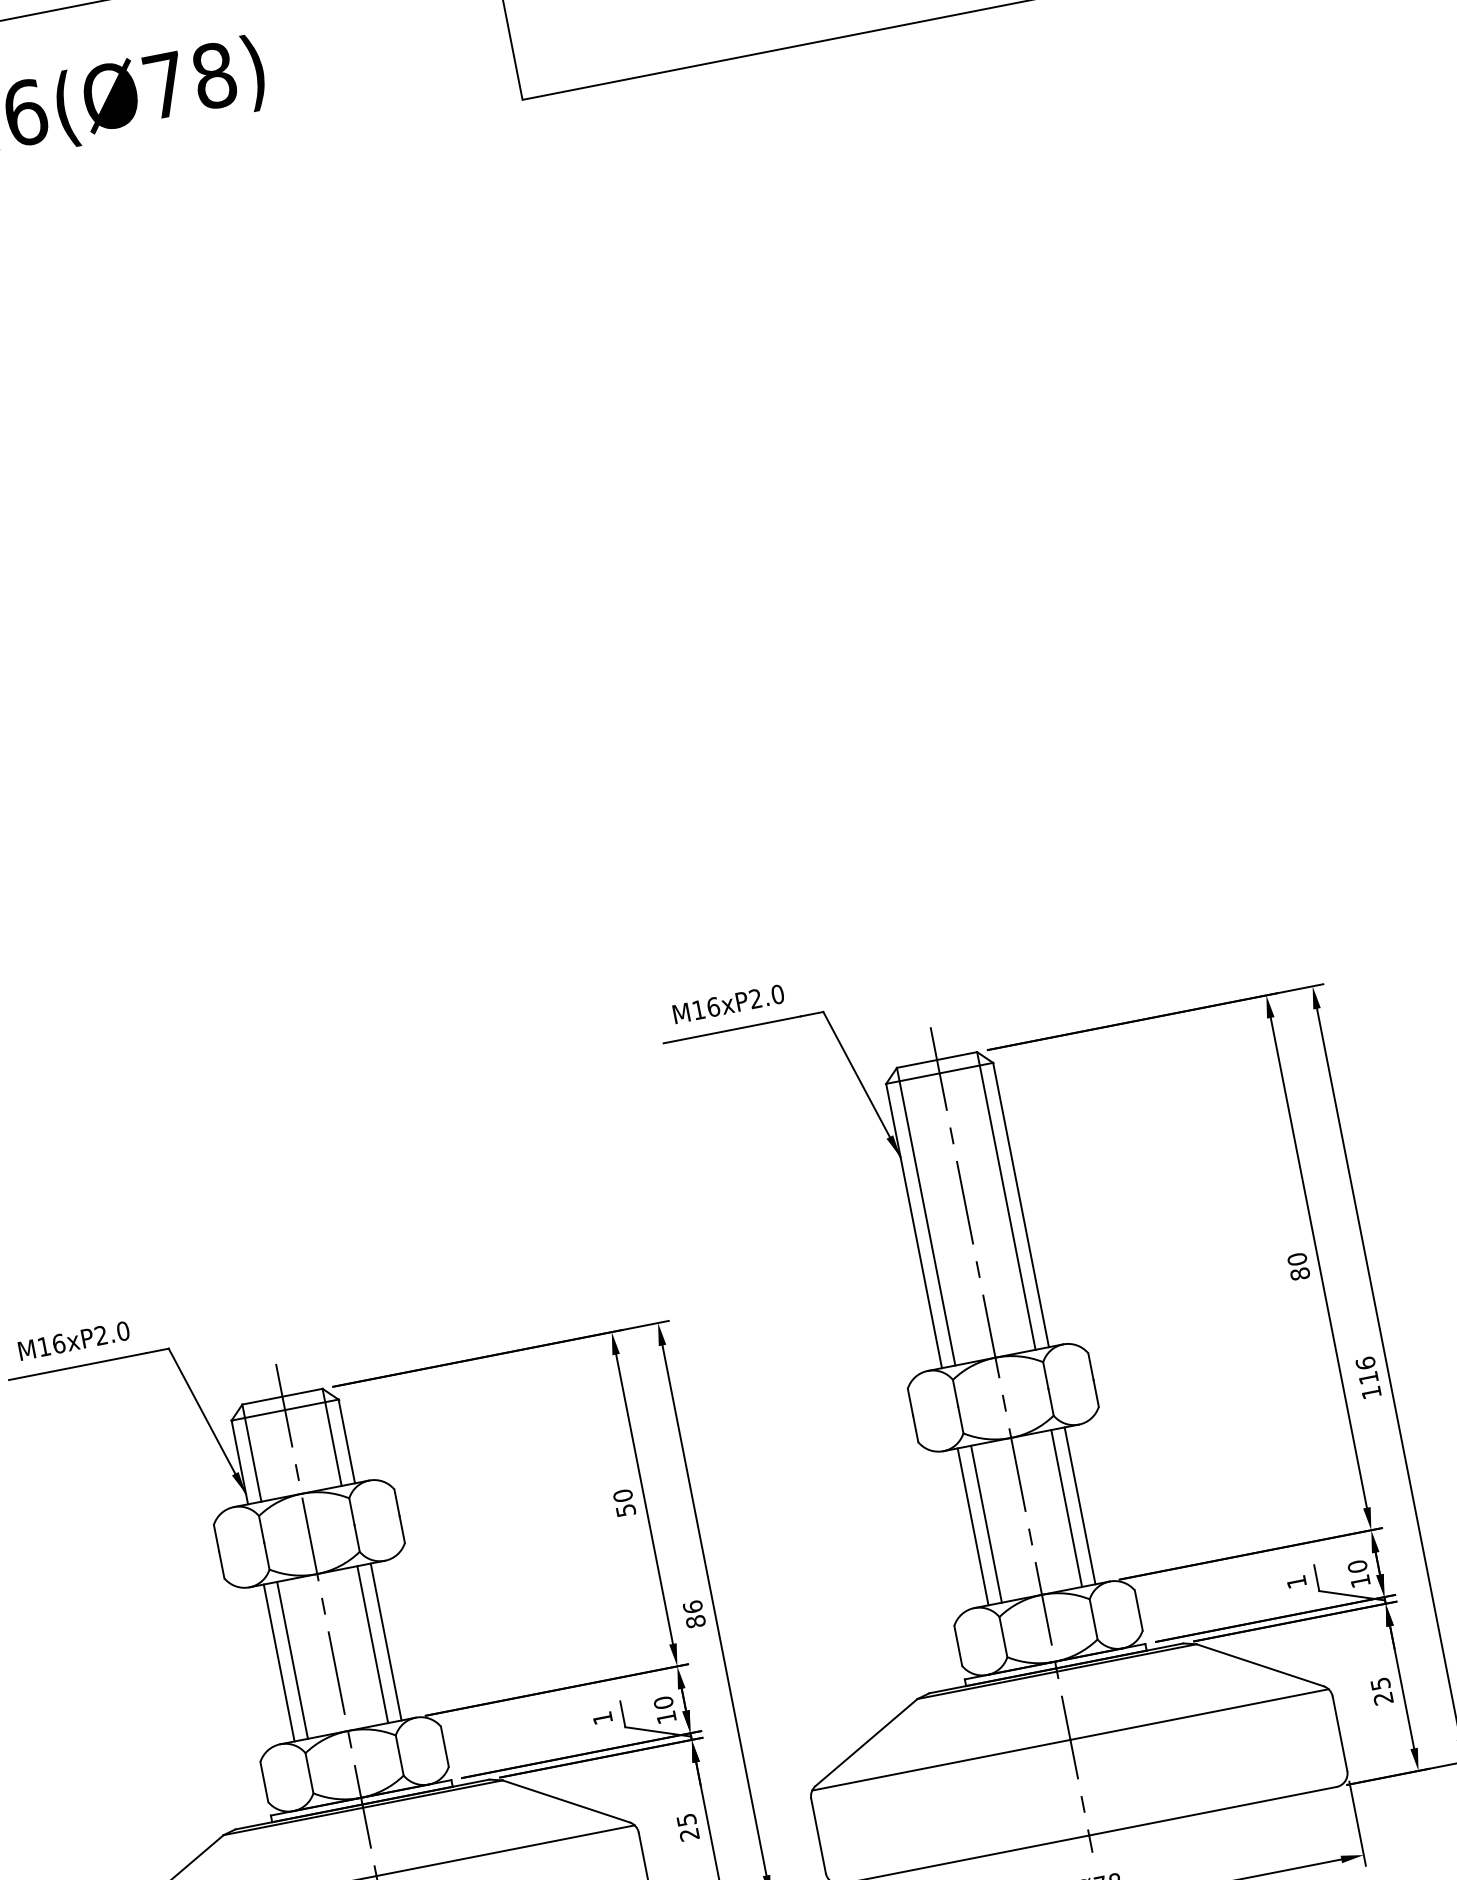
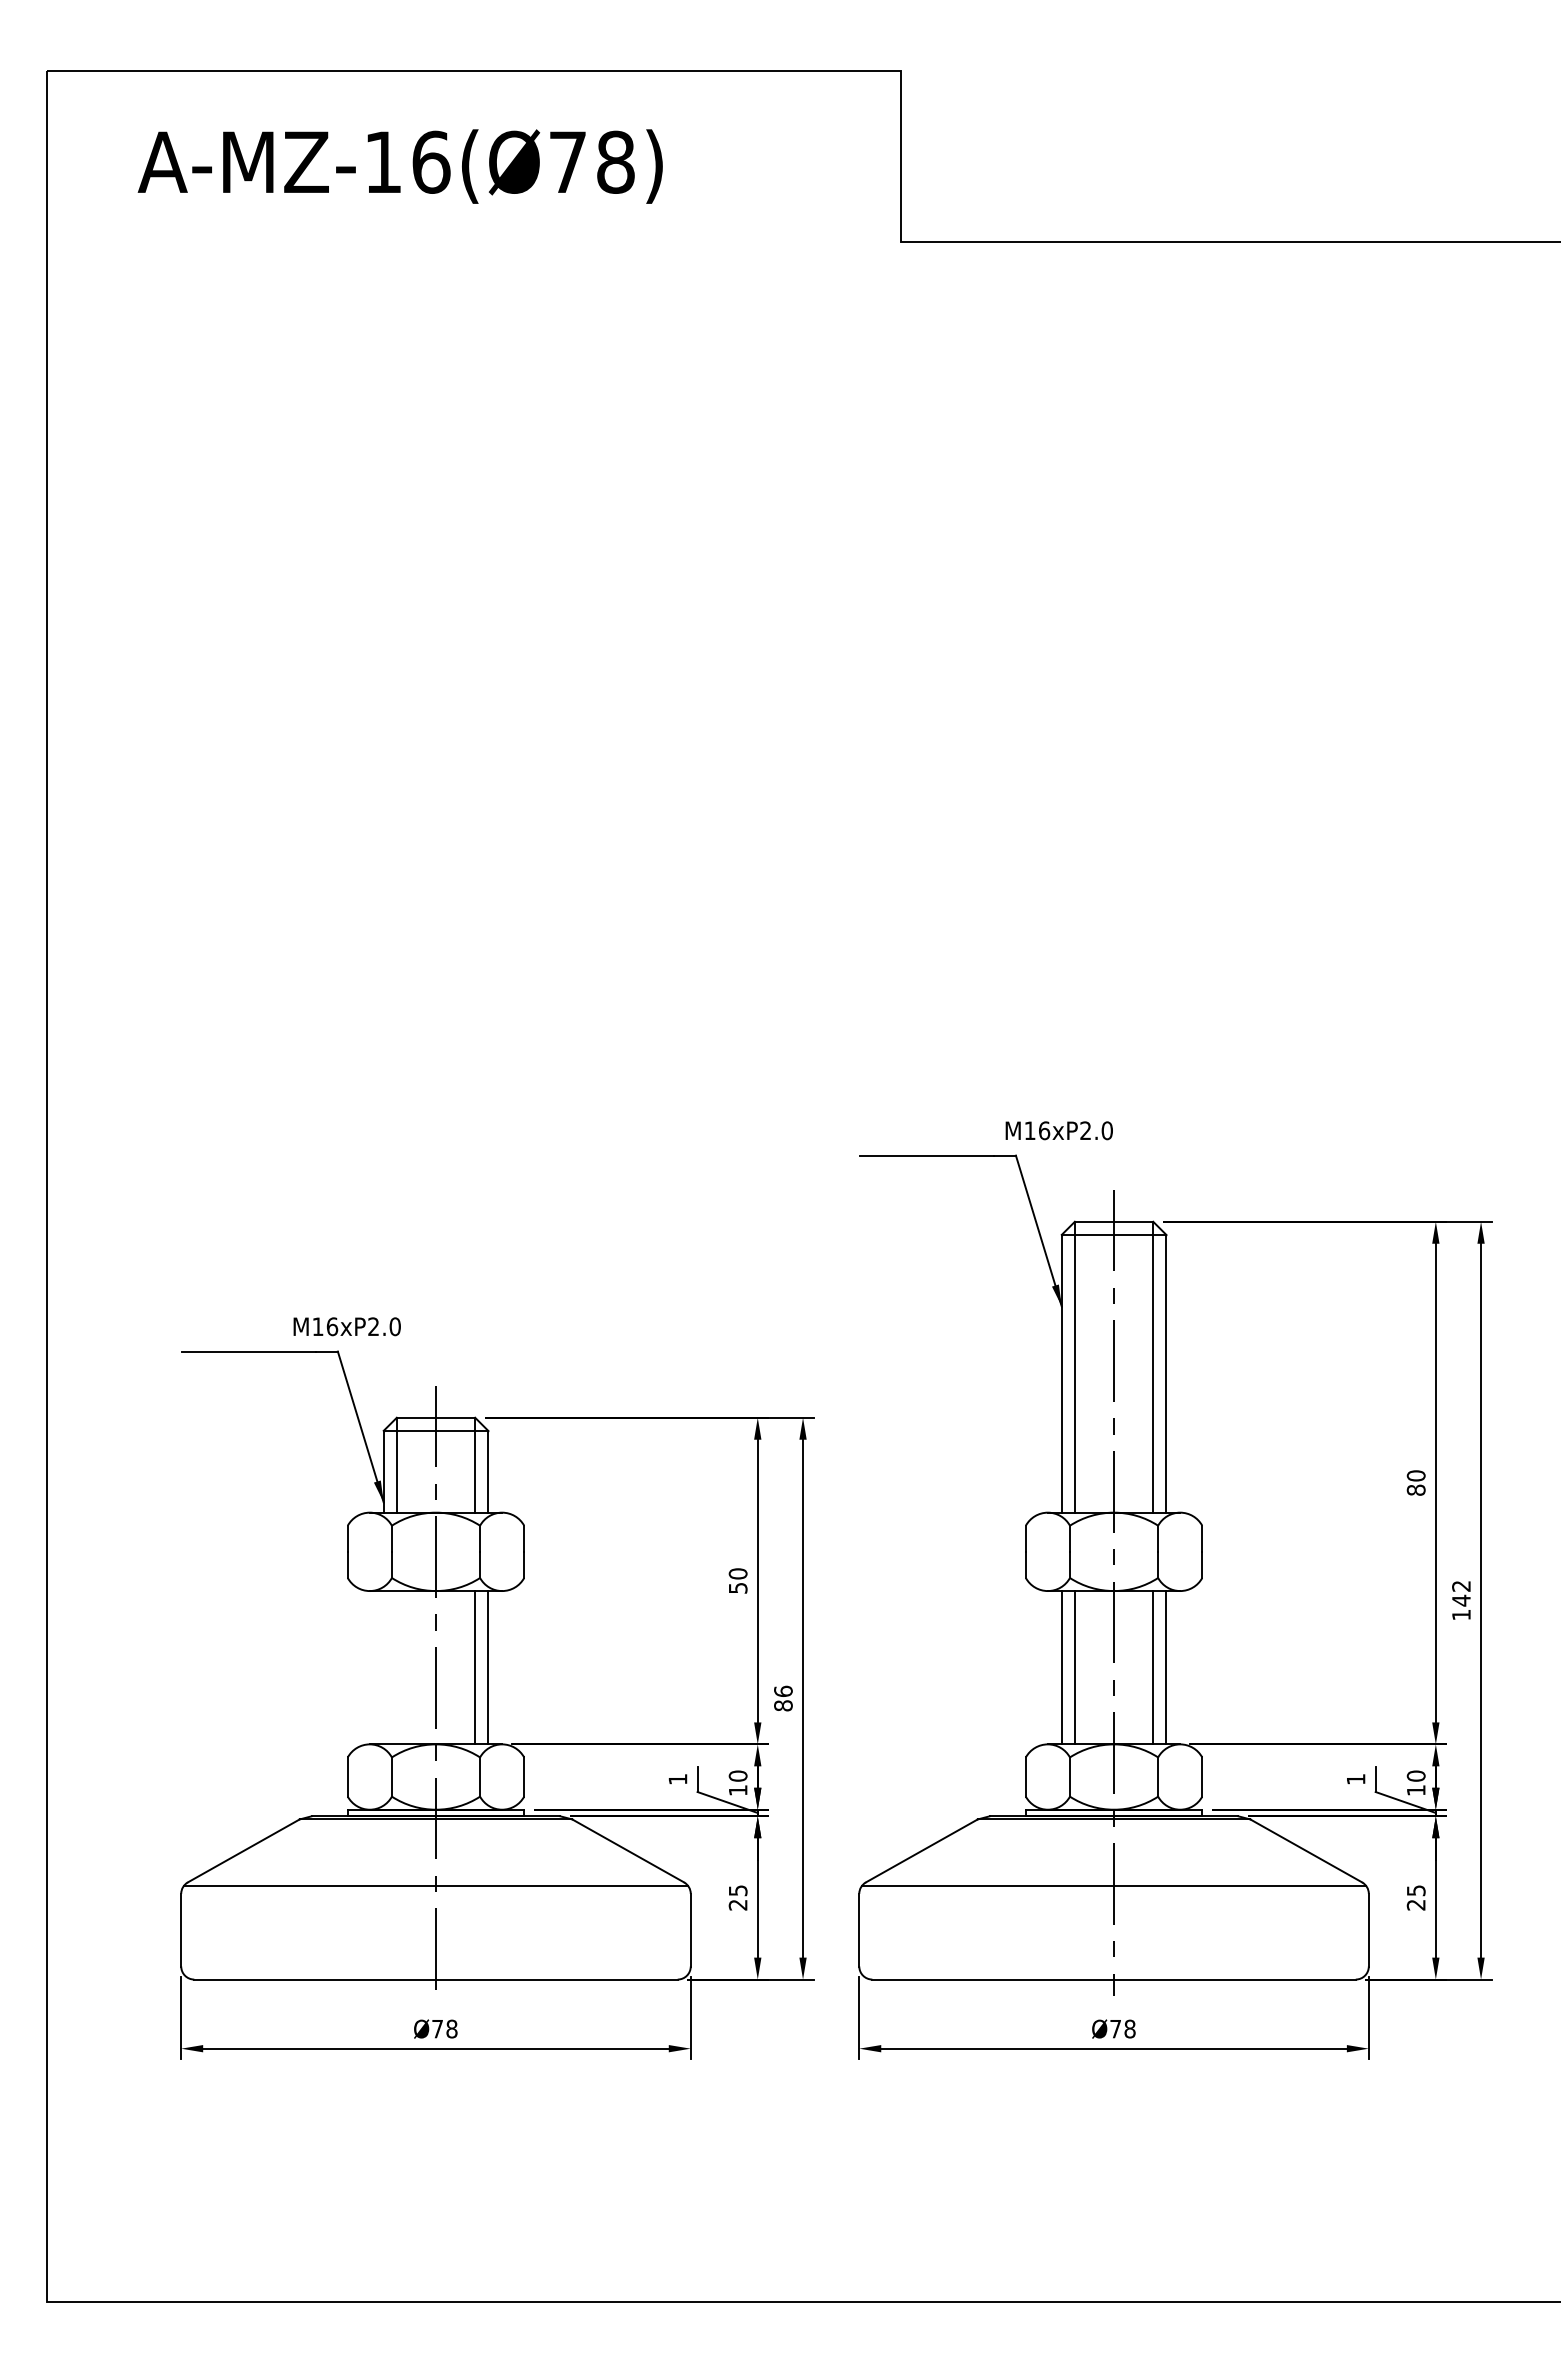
text: (727, 1004) -> (1058, 1130), moved
text: (73, 1340) -> (346, 1326), moved
text: (1367, 1370) -> (1461, 1593), 116 -> 142
line: (292, 1660) -> (396, 1667), removed
line: (278, 1662) -> (383, 1667), removed

